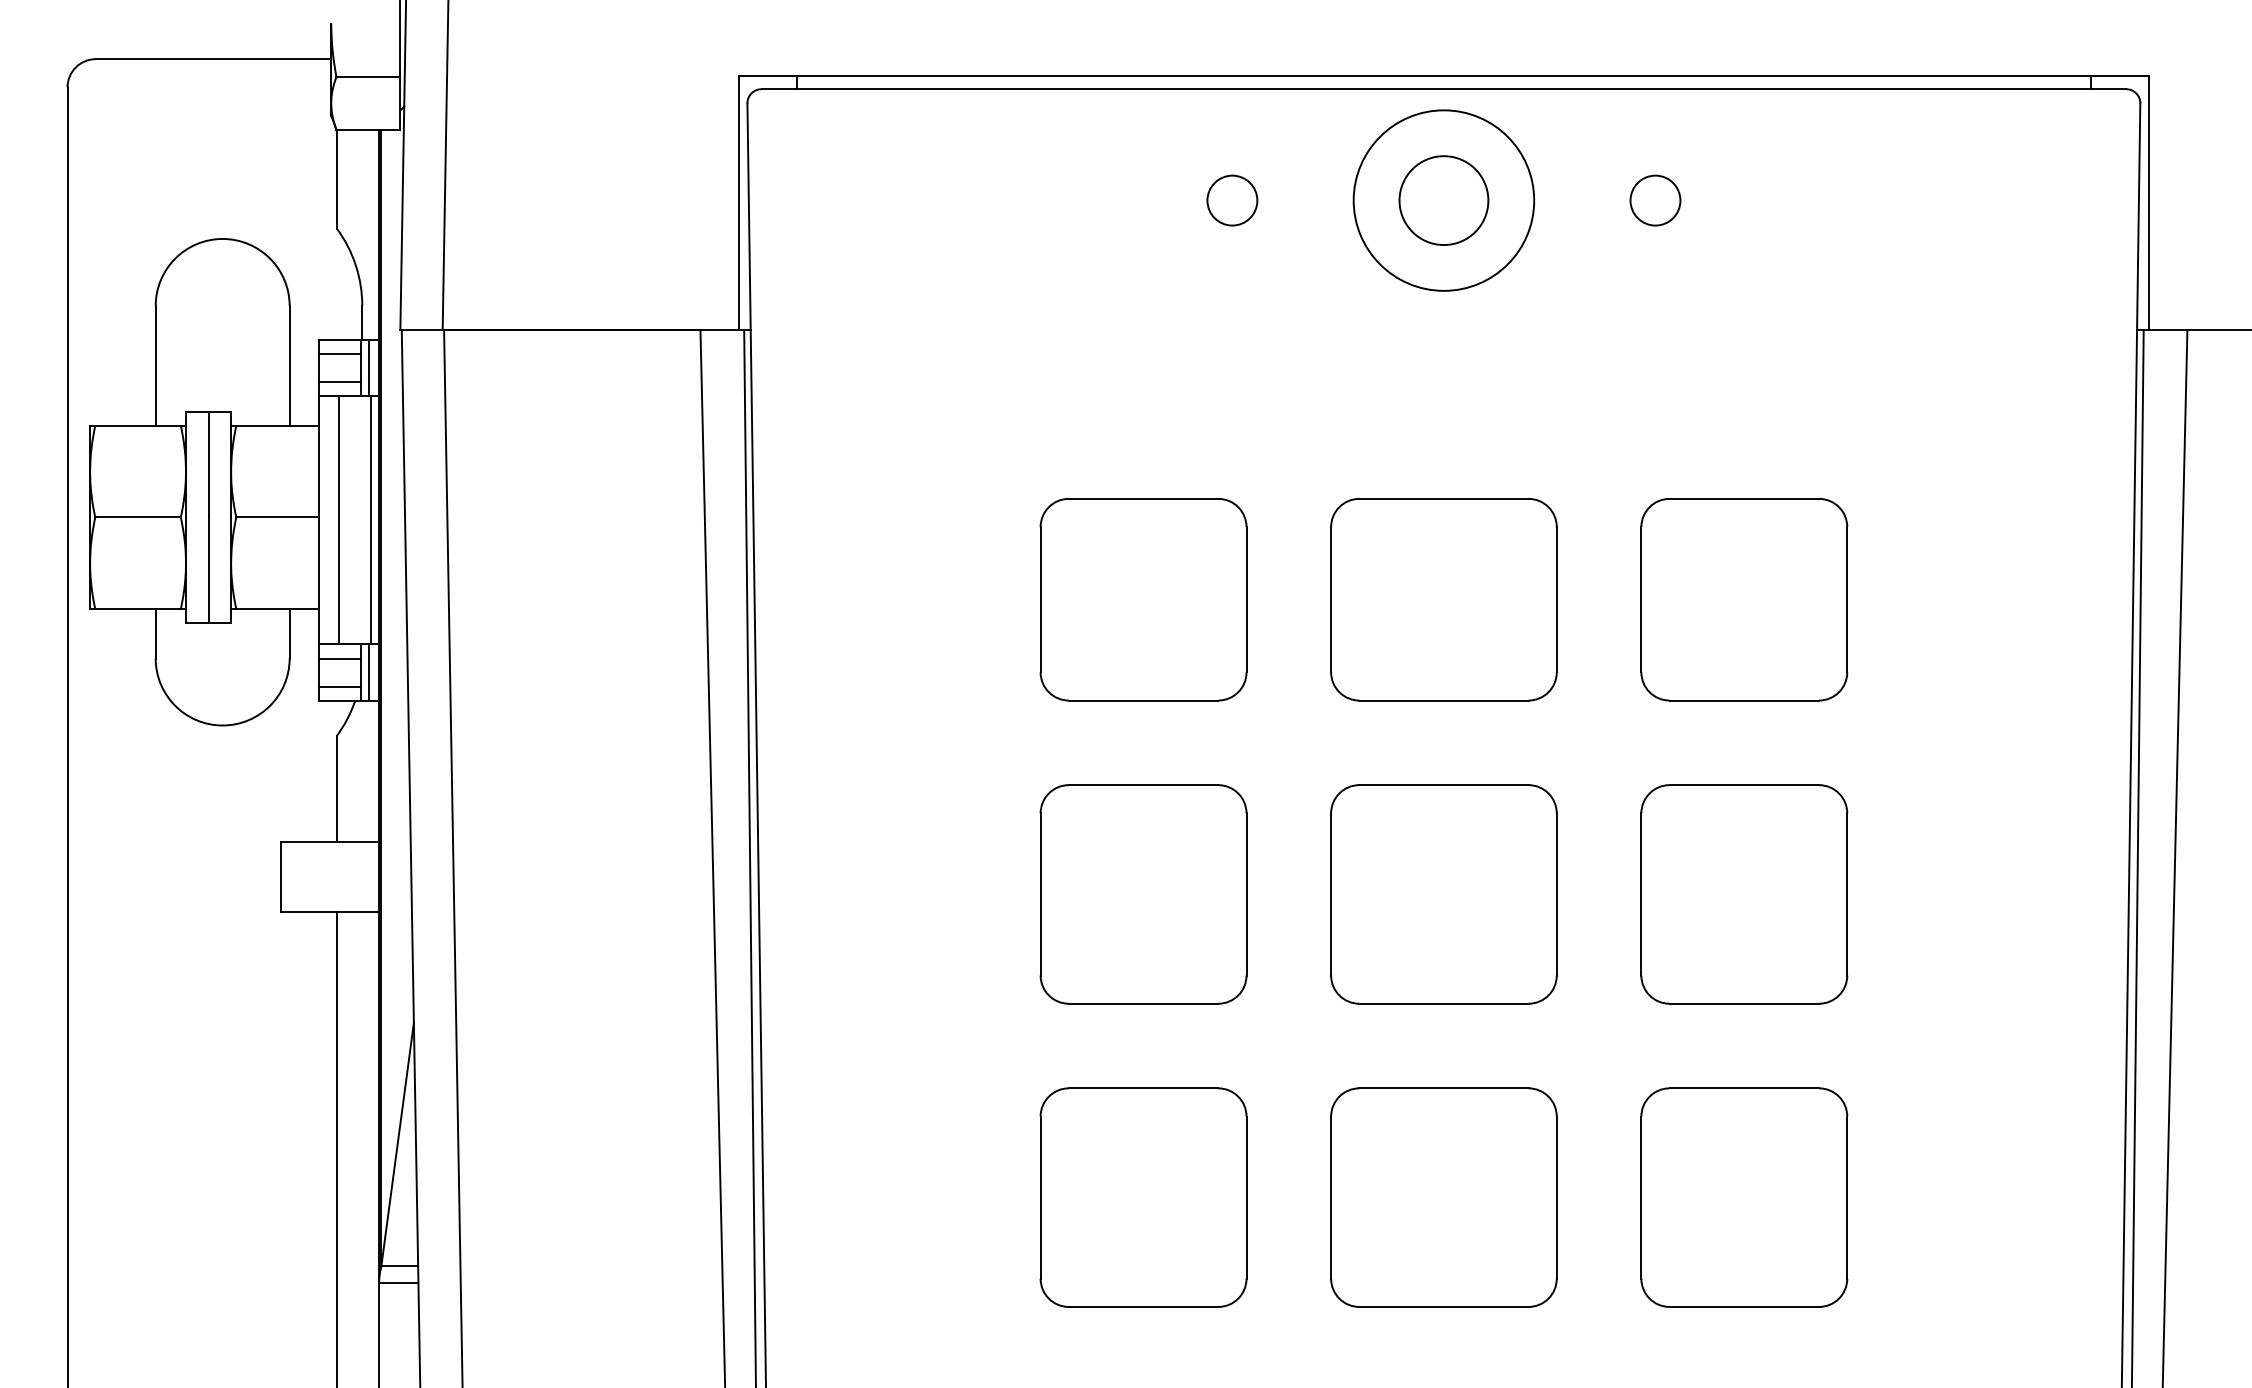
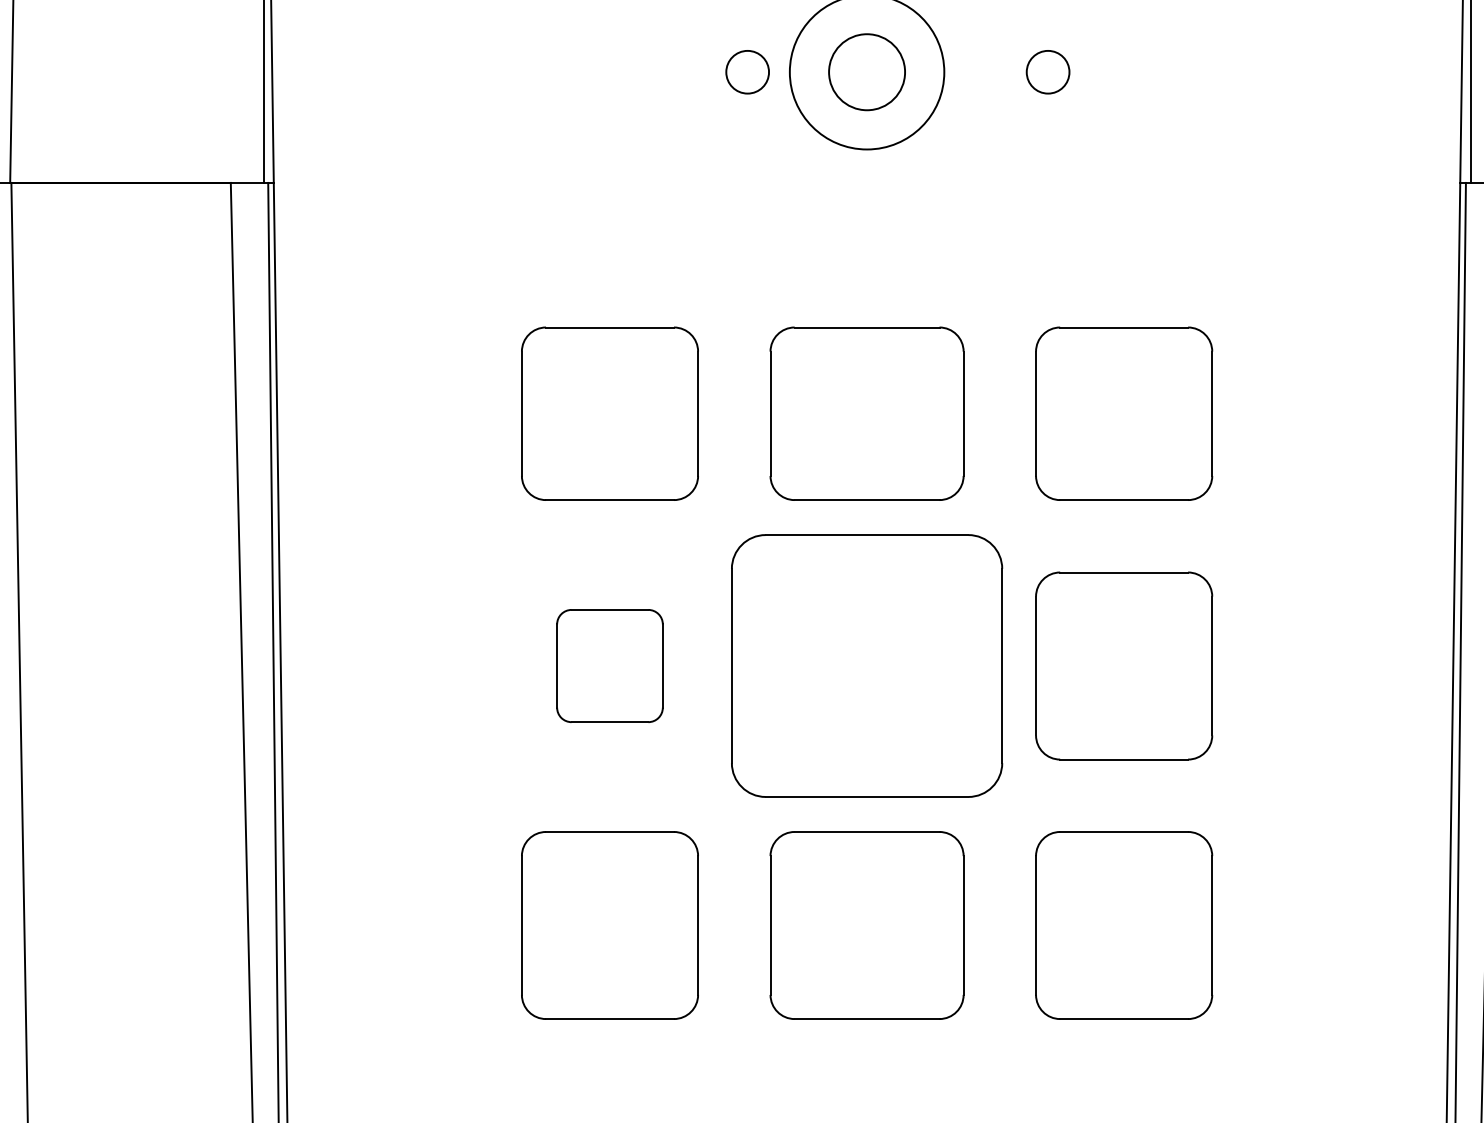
circle: (1232, 200) -> (747, 72), moved
part: (1143, 894) -> (609, 666), size x0.6
part: (1443, 894) -> (866, 666), size x1.4

